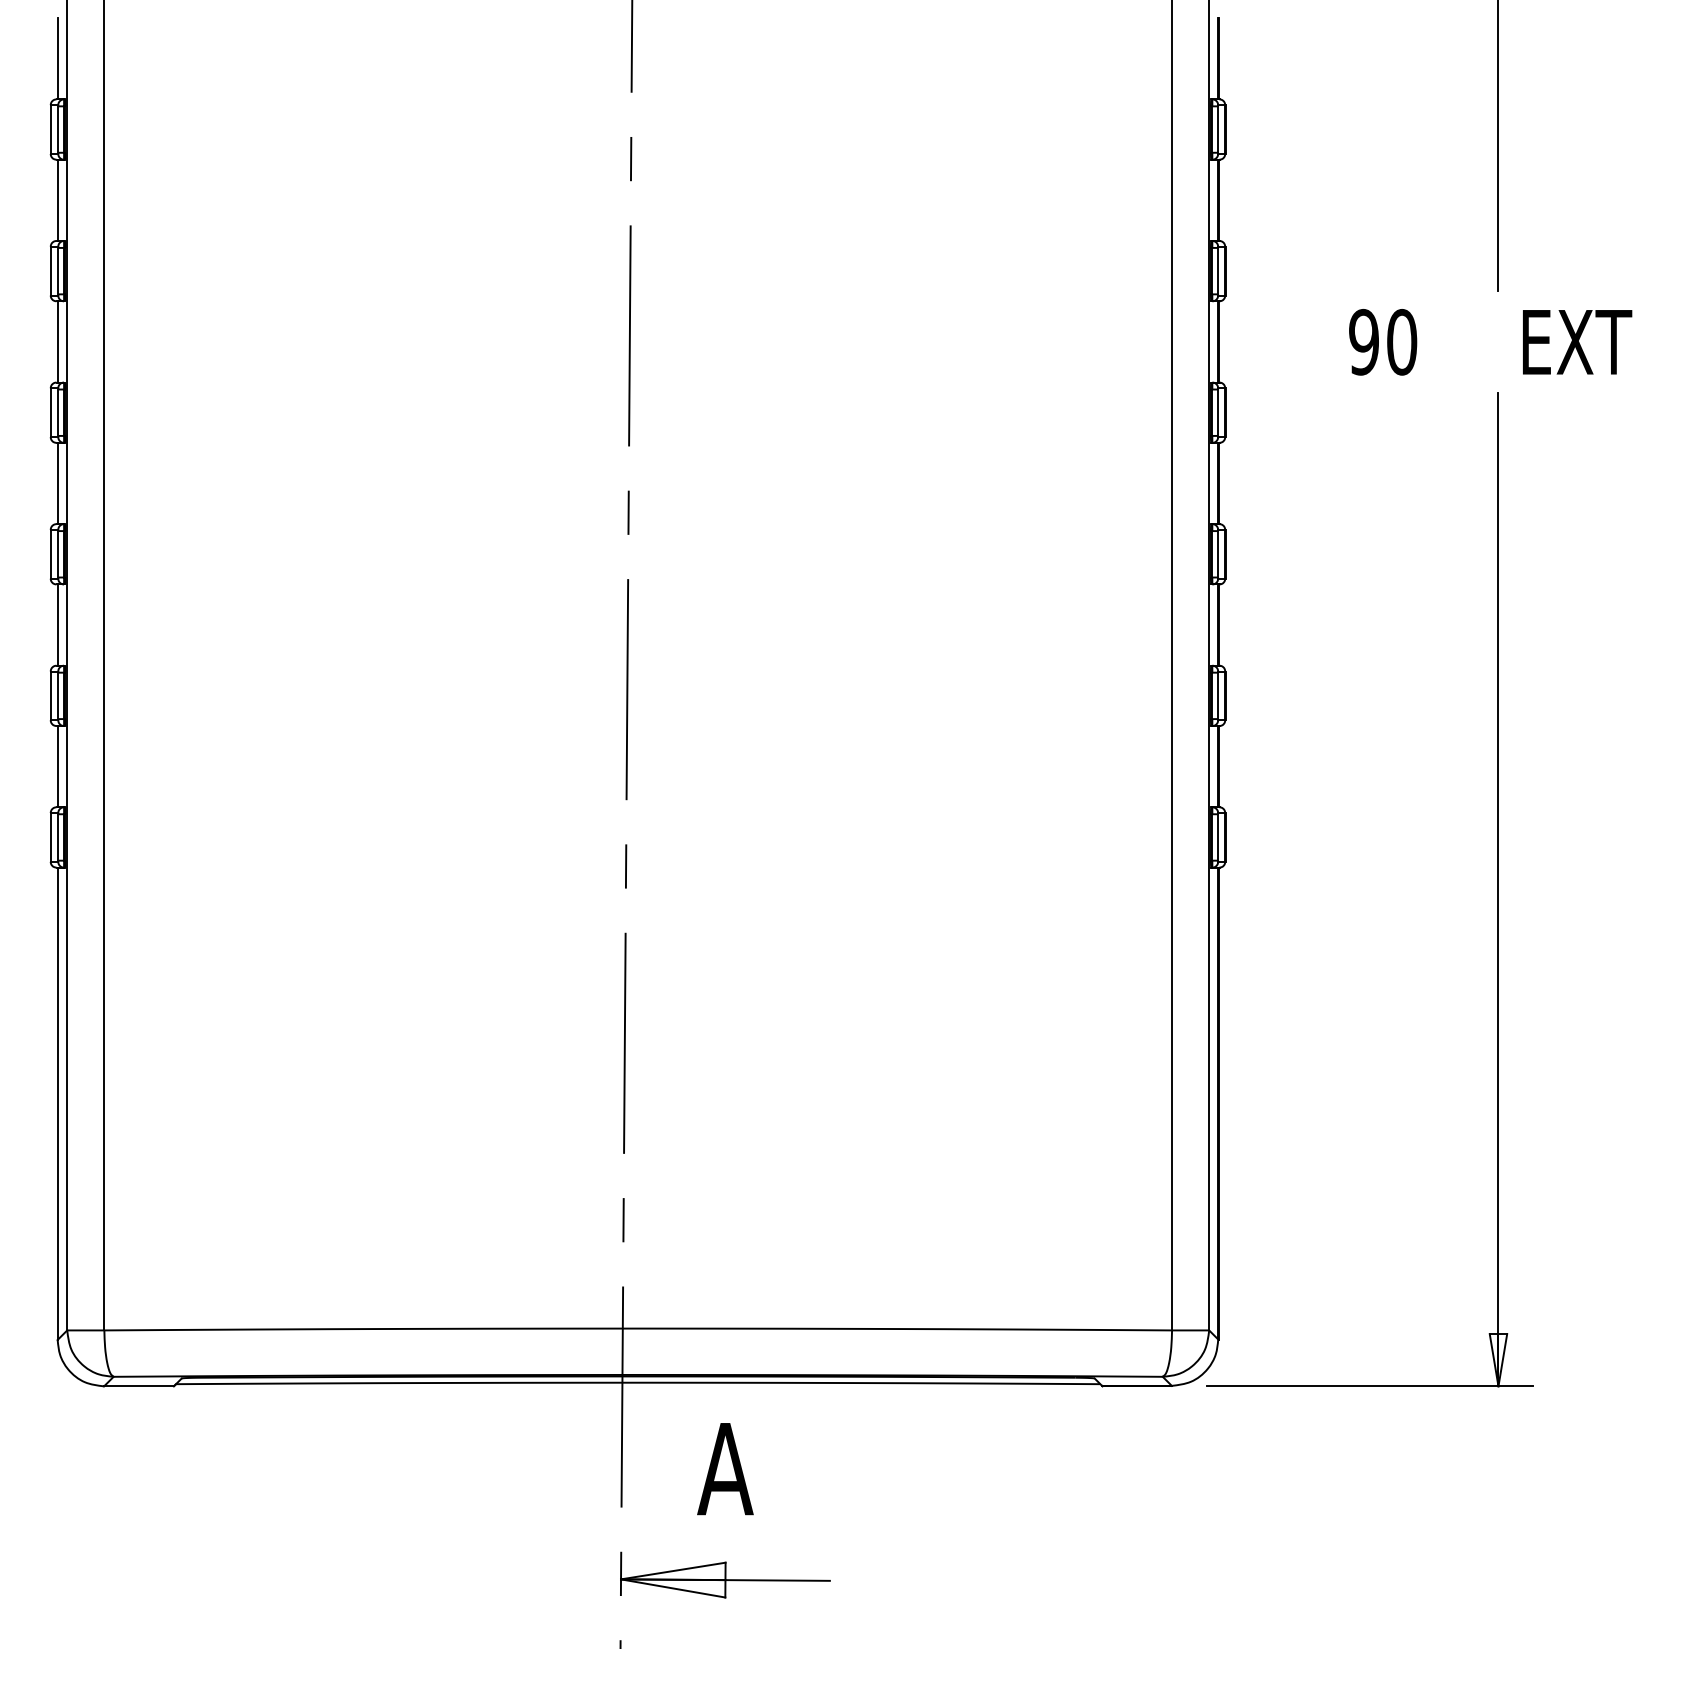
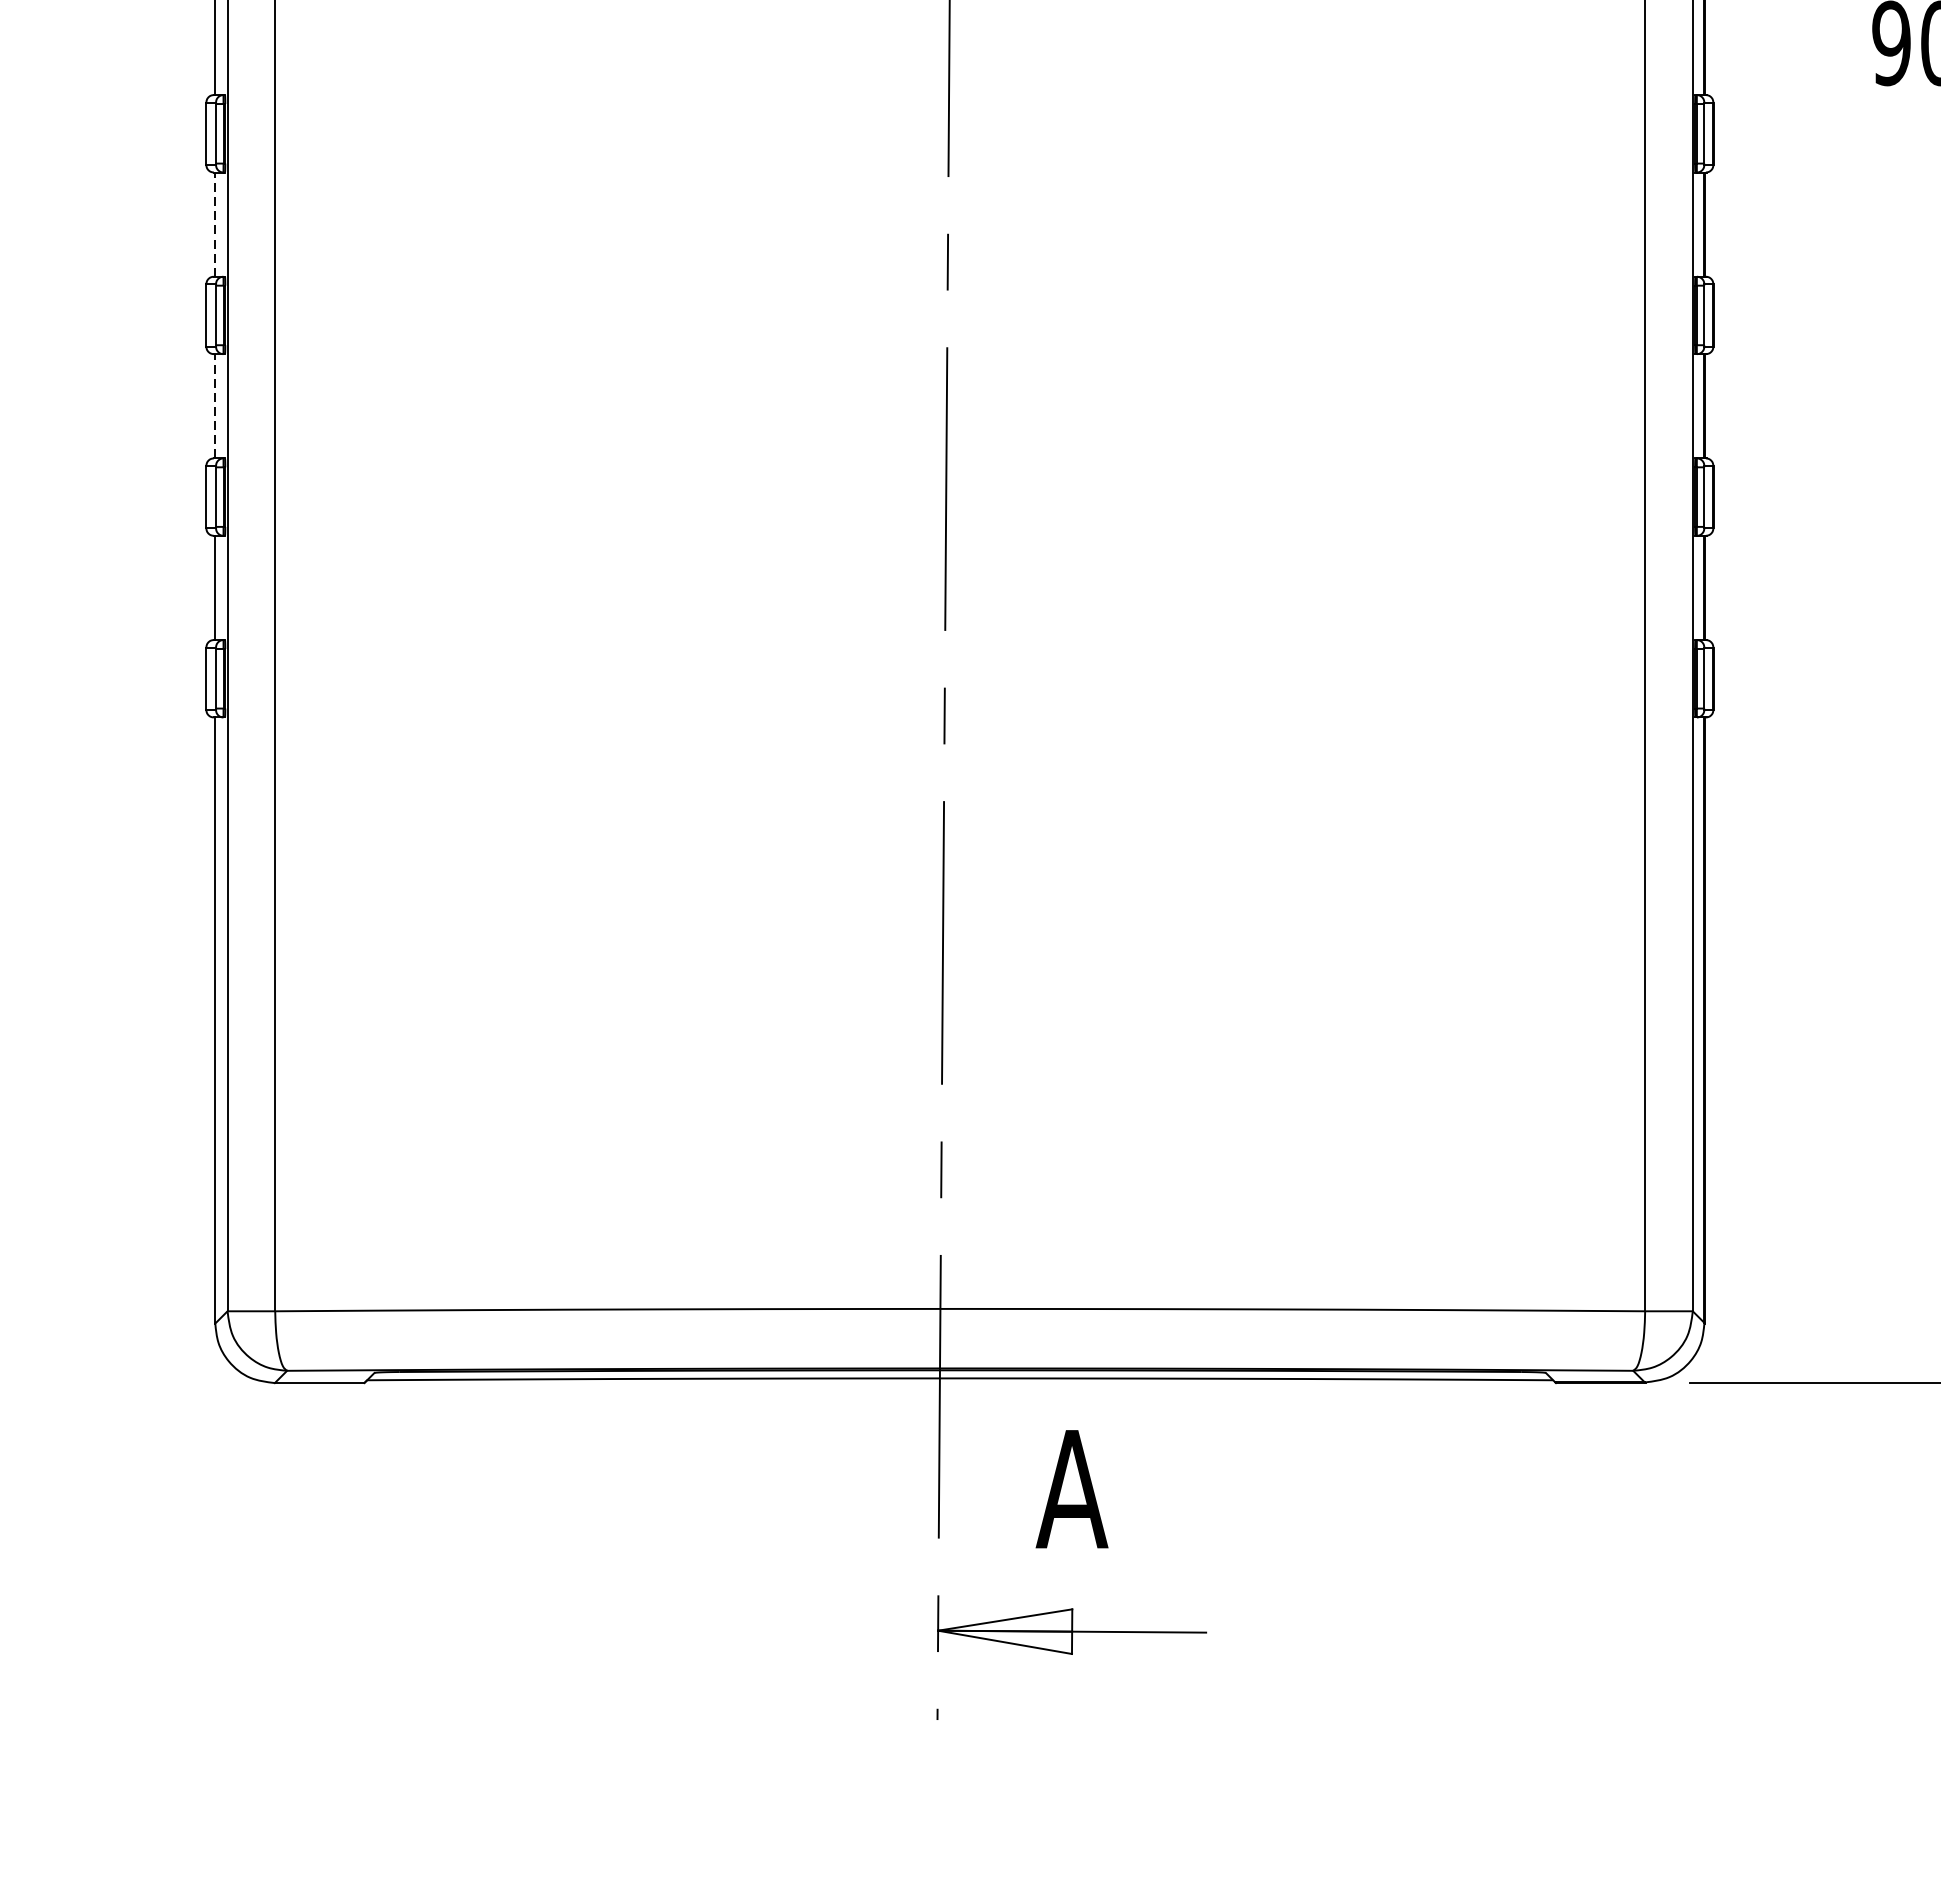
line: (57, 483) -> (215, 224), solid -> dashed
line: (57, 625) -> (215, 406), solid -> dashed

